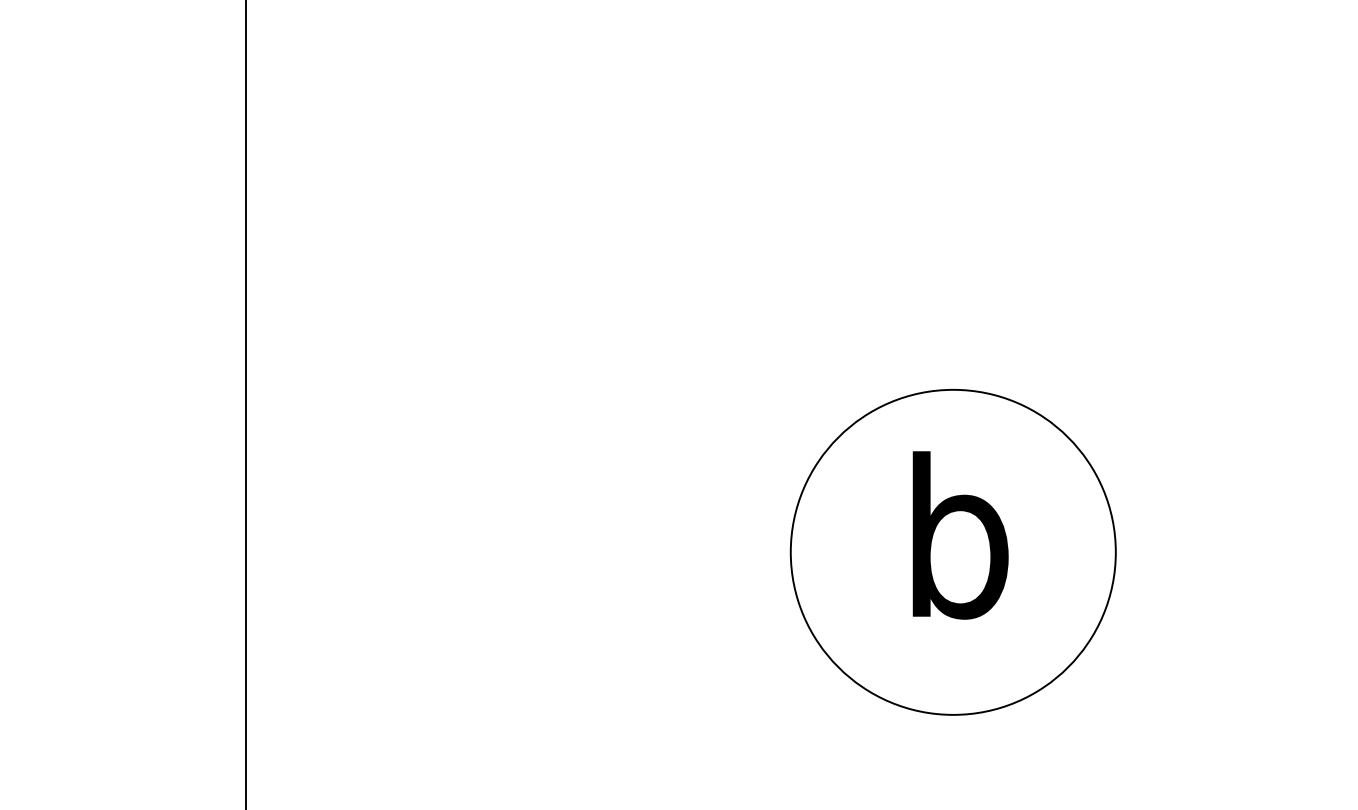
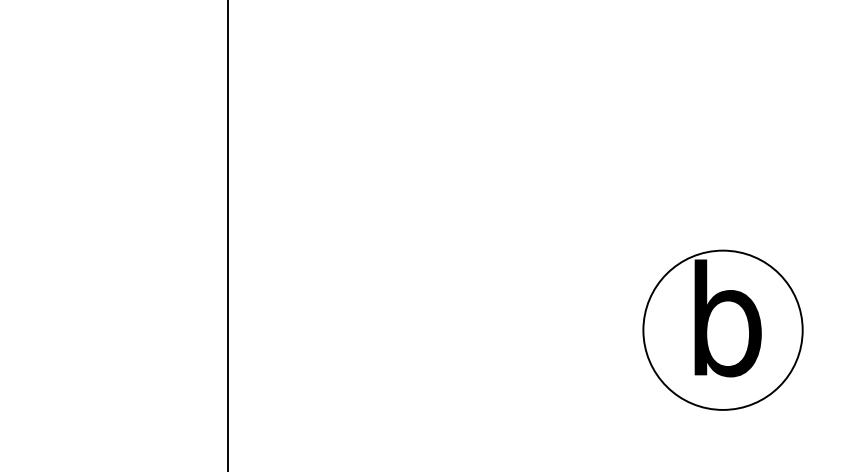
circle: (952, 551) -> (722, 329), size x0.7

